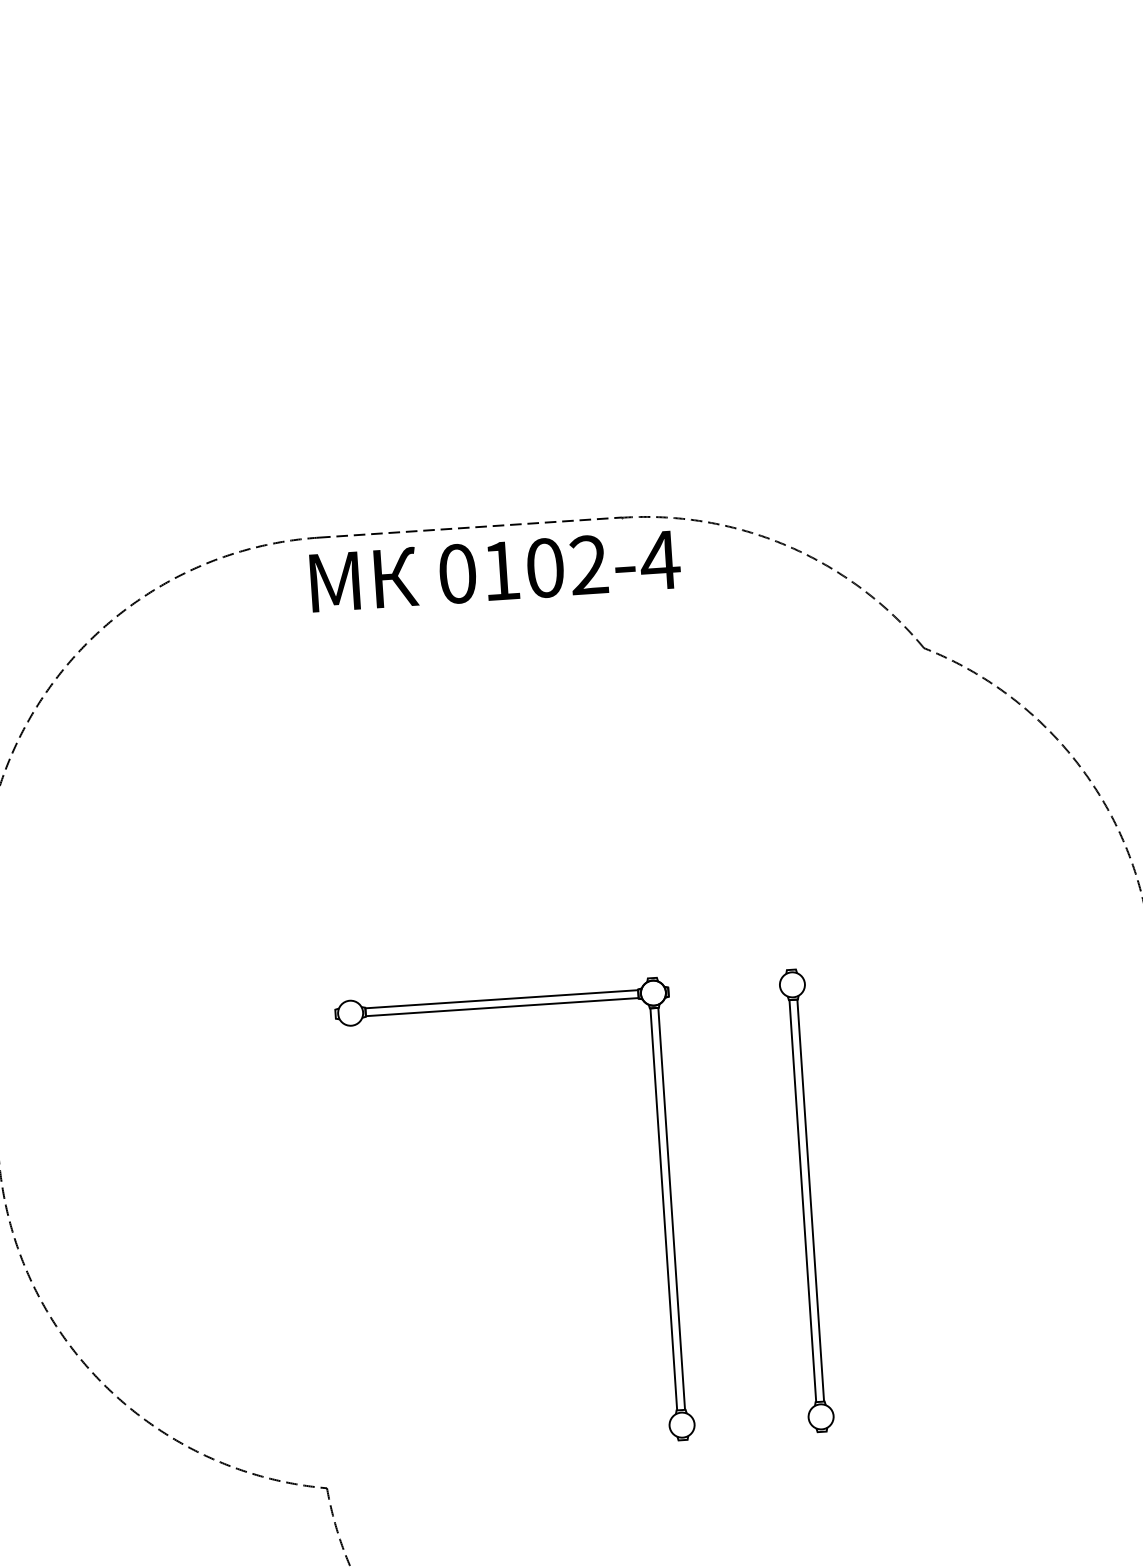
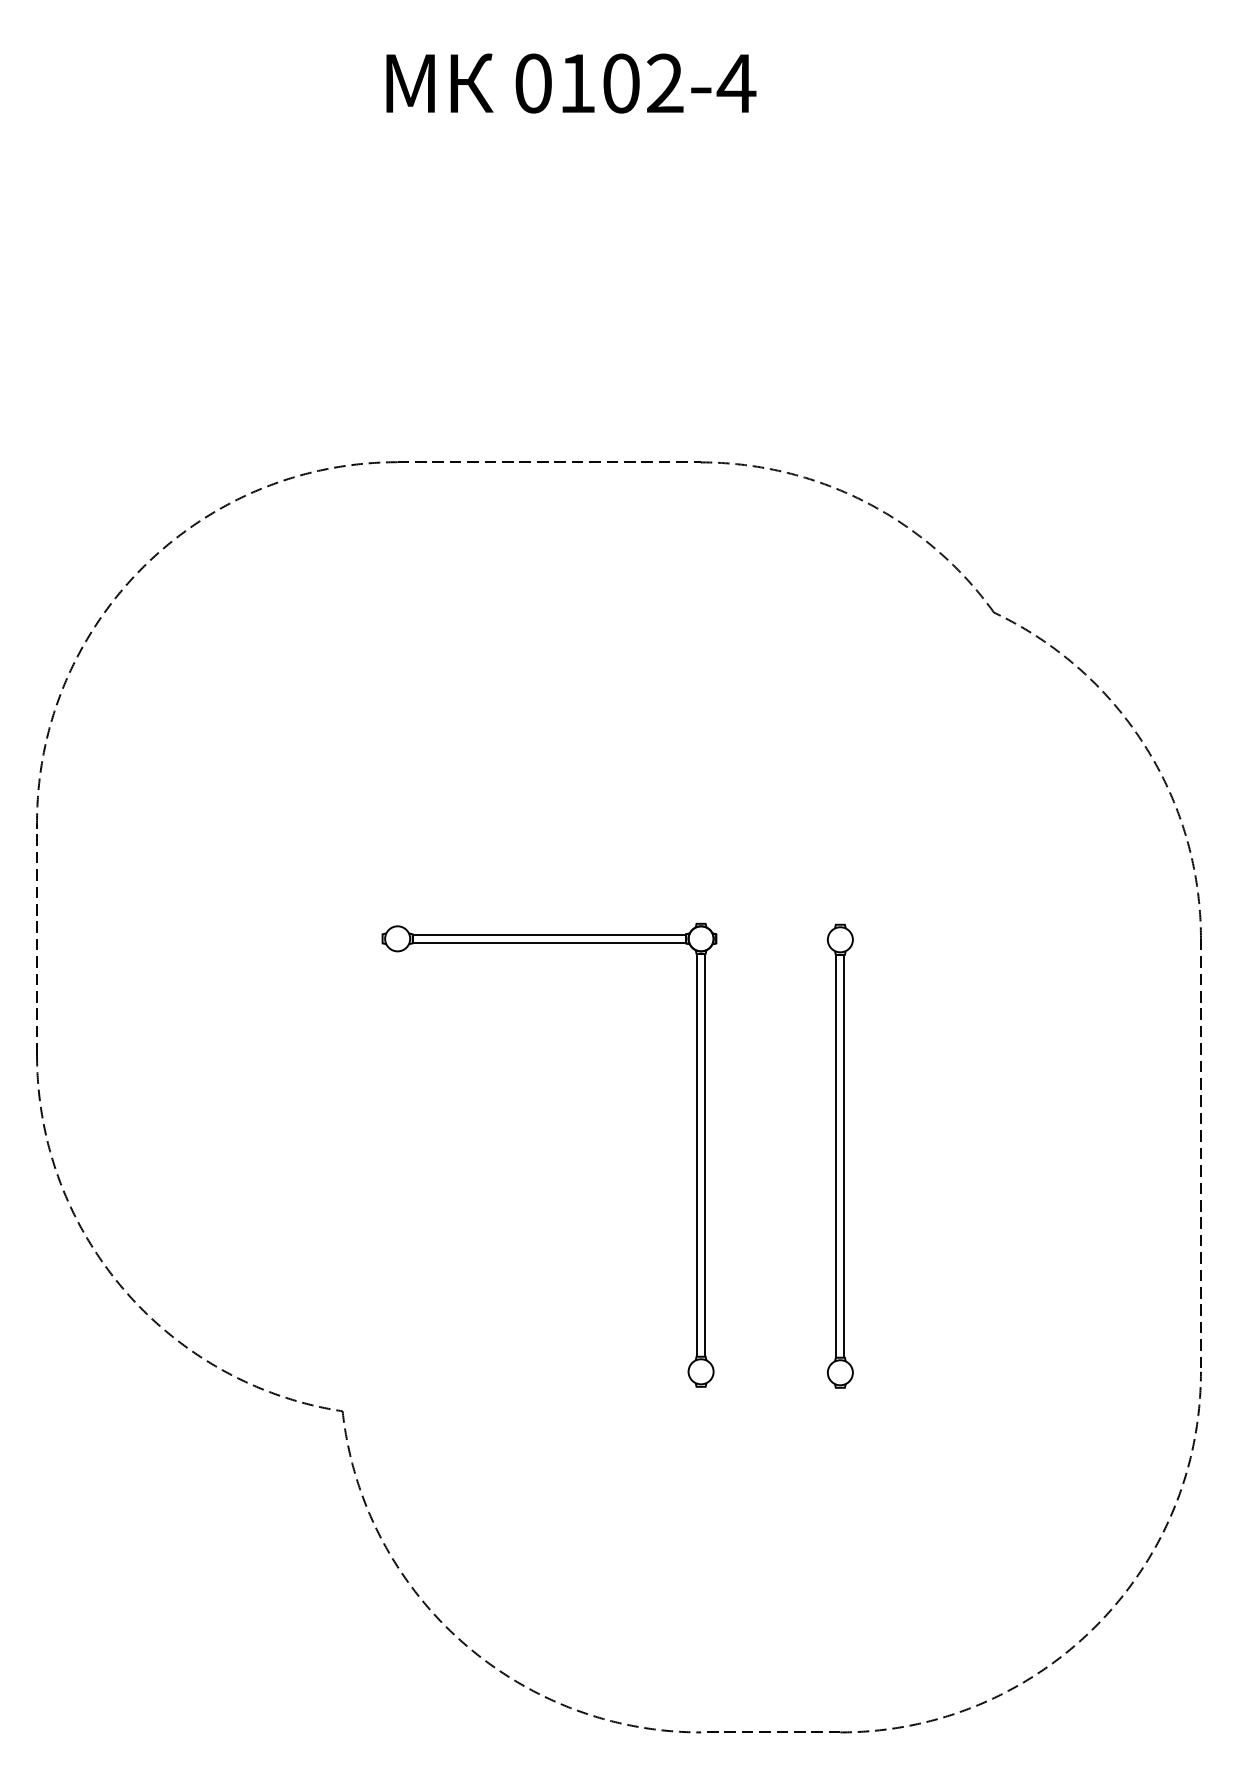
text: (495, 571) -> (571, 83), moved

